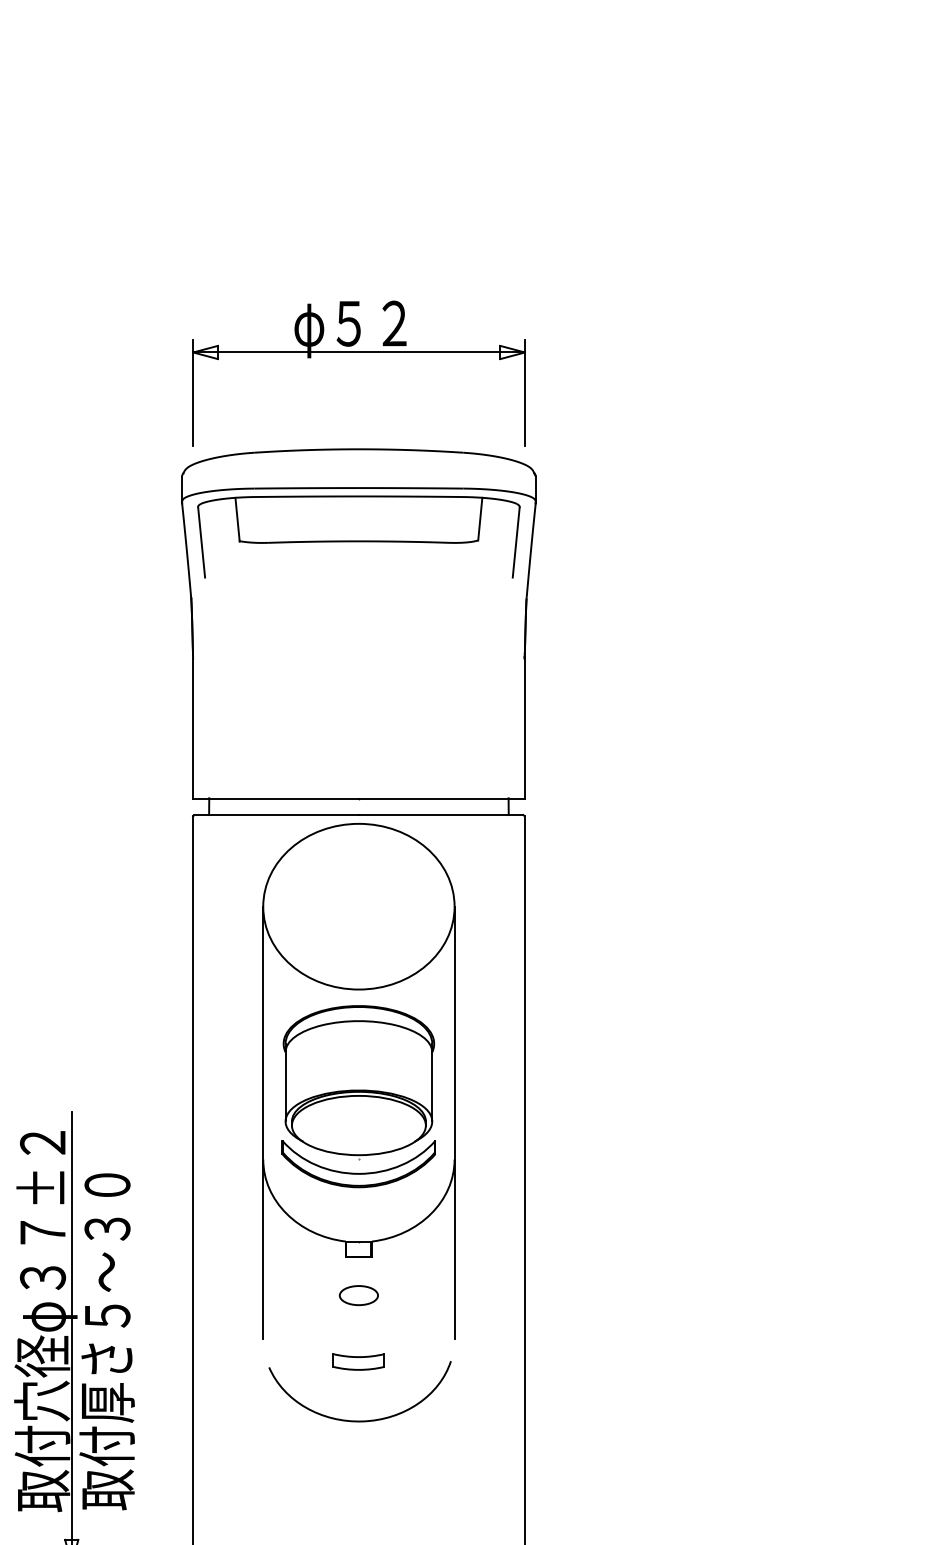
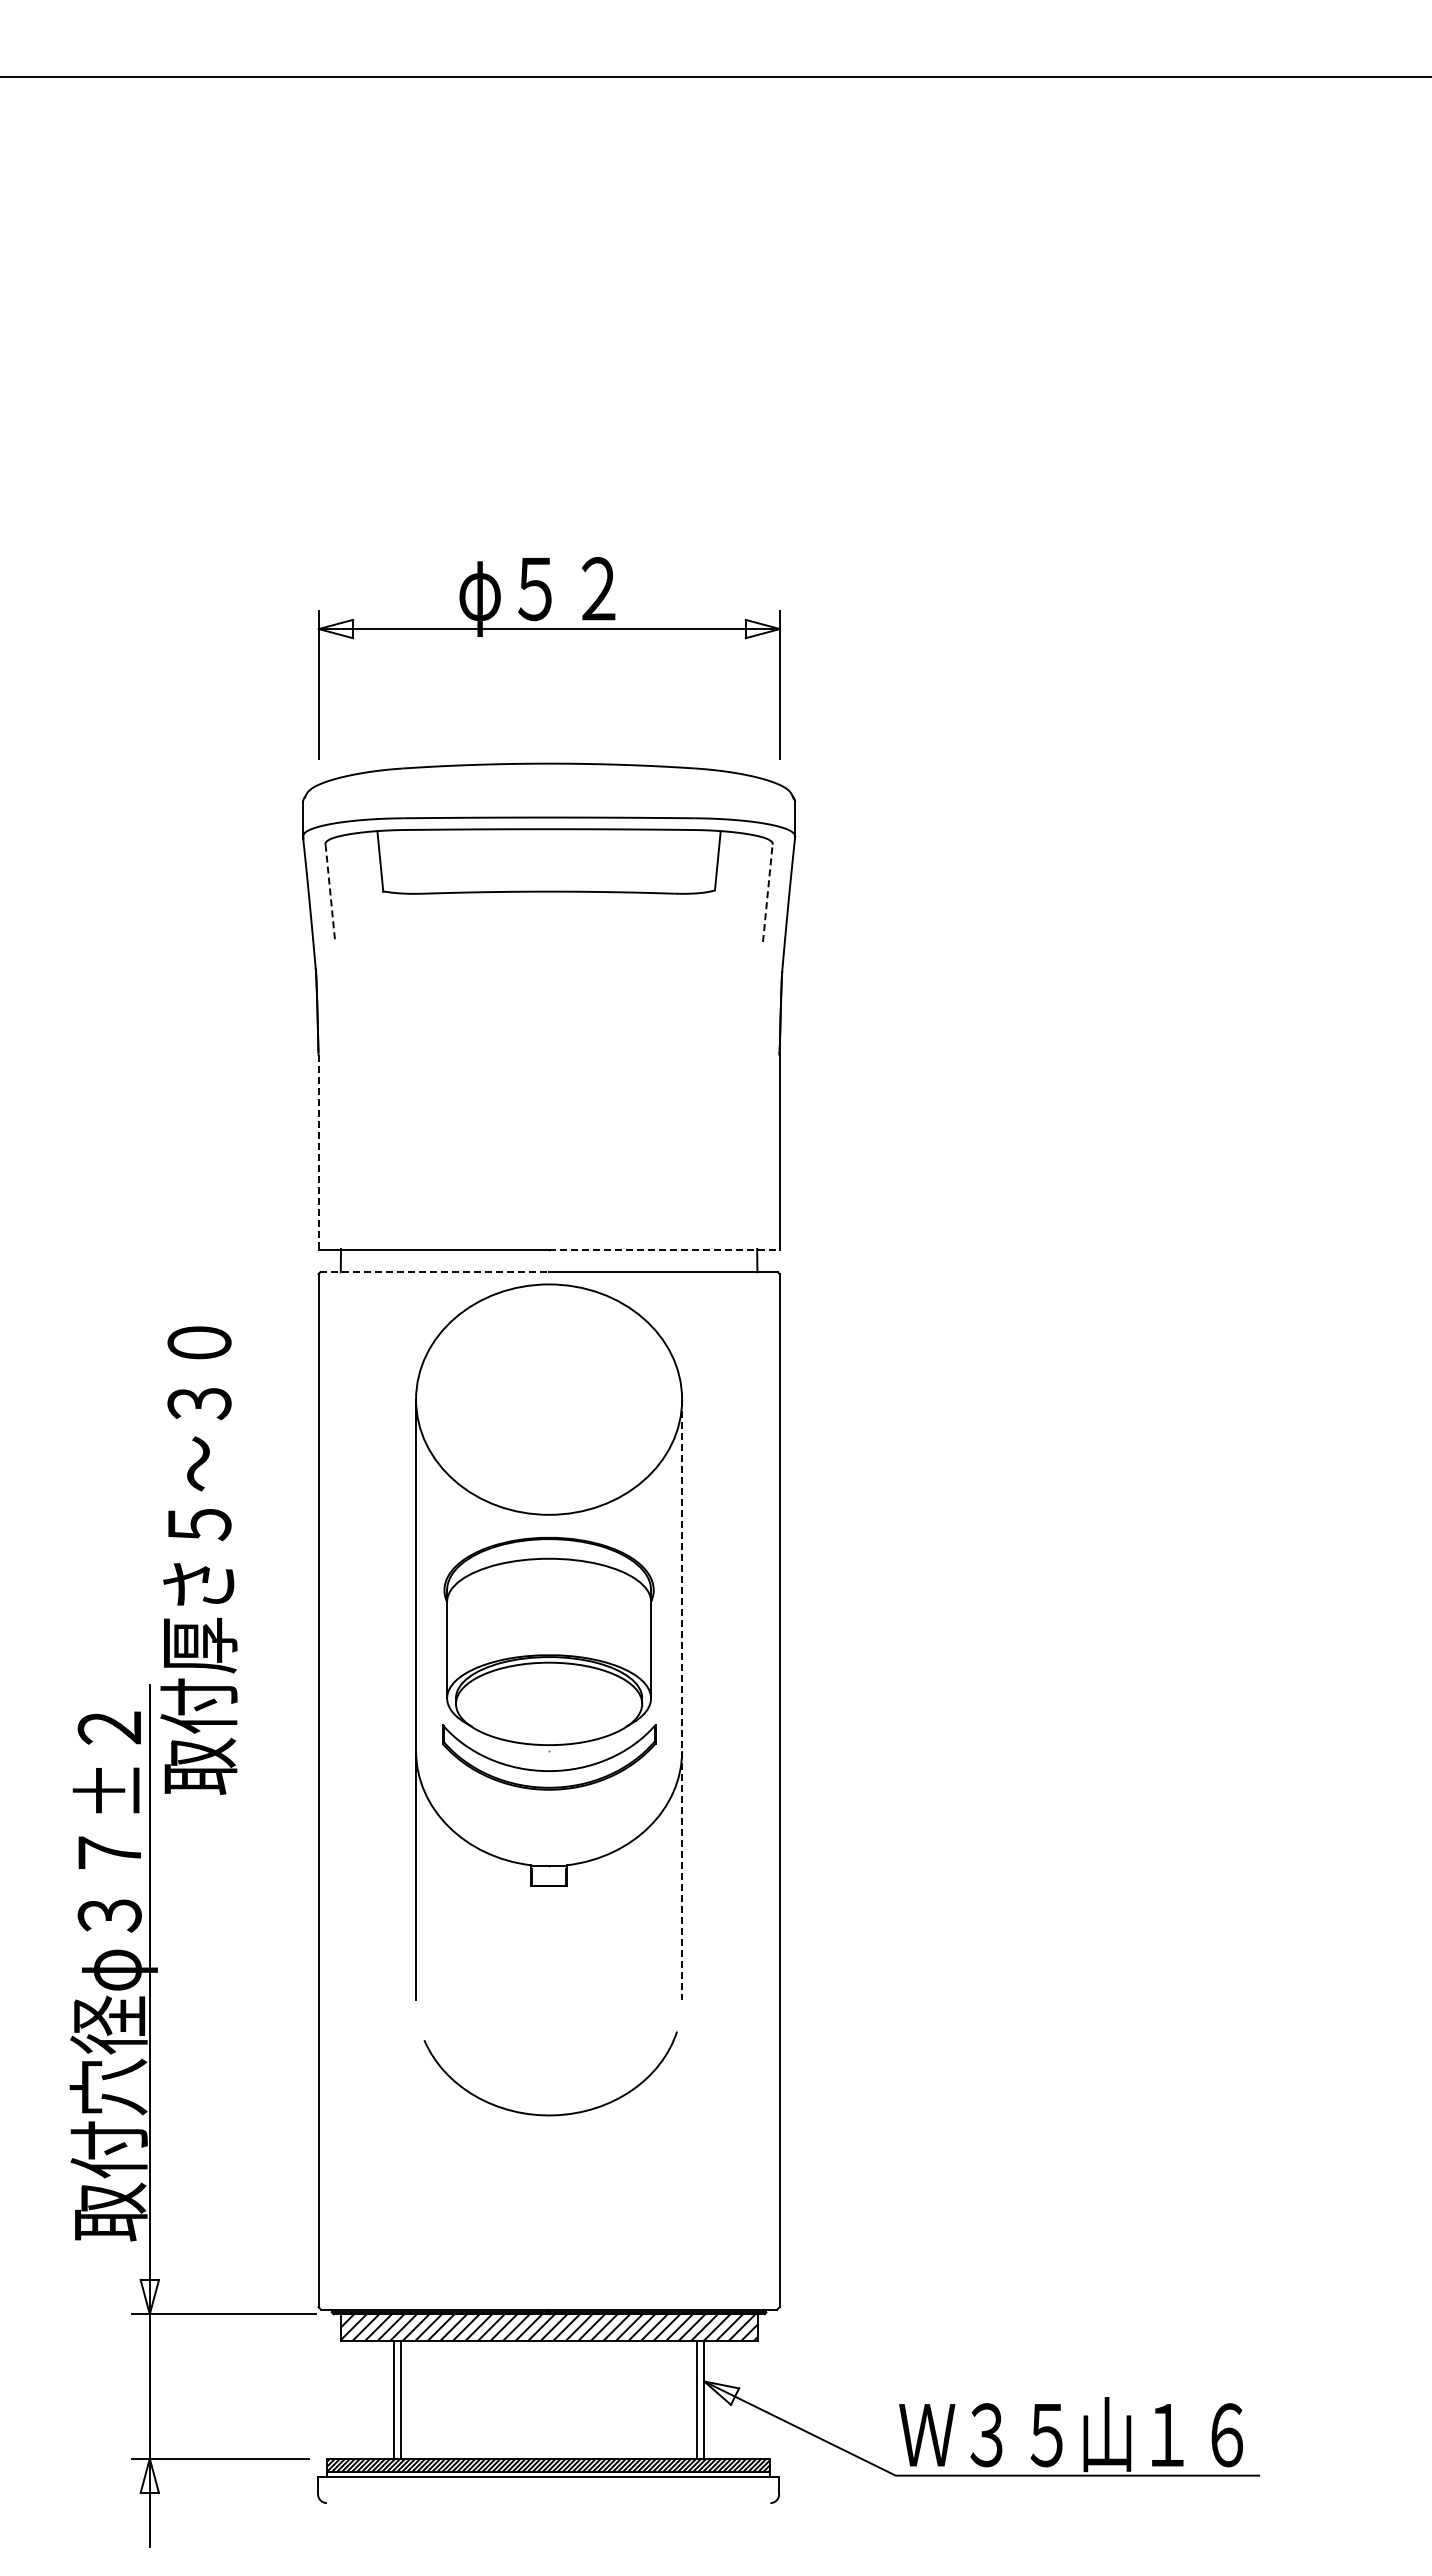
line: (201, 542) -> (330, 893), solid -> dashed
line: (516, 542) -> (767, 893), solid -> dashed
line: (193, 728) -> (318, 1152), solid -> dashed
line: (441, 798) -> (664, 1249), solid -> dashed
line: (277, 815) -> (435, 1272), solid -> dashed
line: (454, 1123) -> (682, 1700), solid -> dashed
part: (358, 1295) -> (548, 1940), removed
text: (106, 1341) -> (198, 1560), moved
part: (359, 1361) -> (549, 2032), removed

